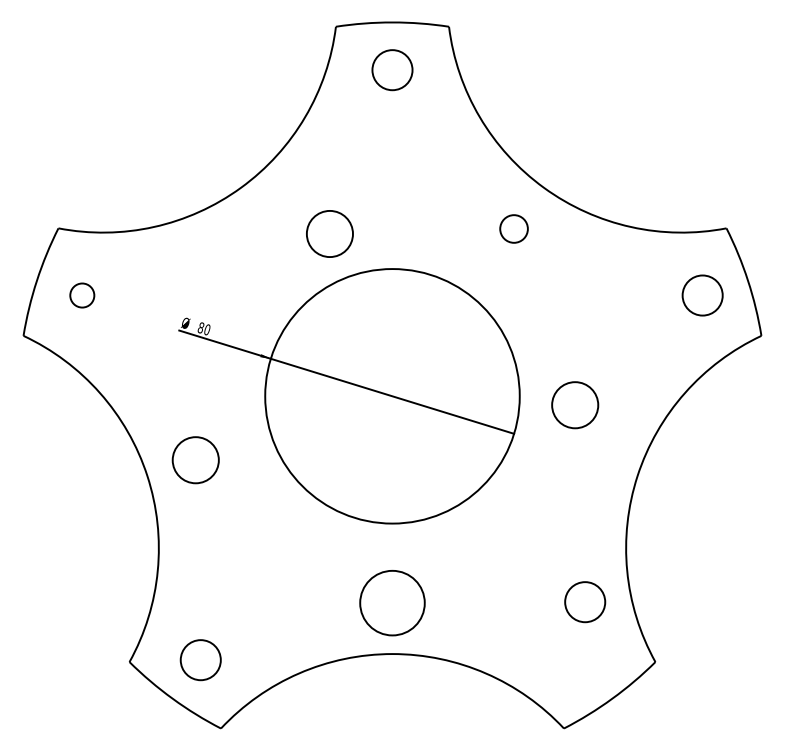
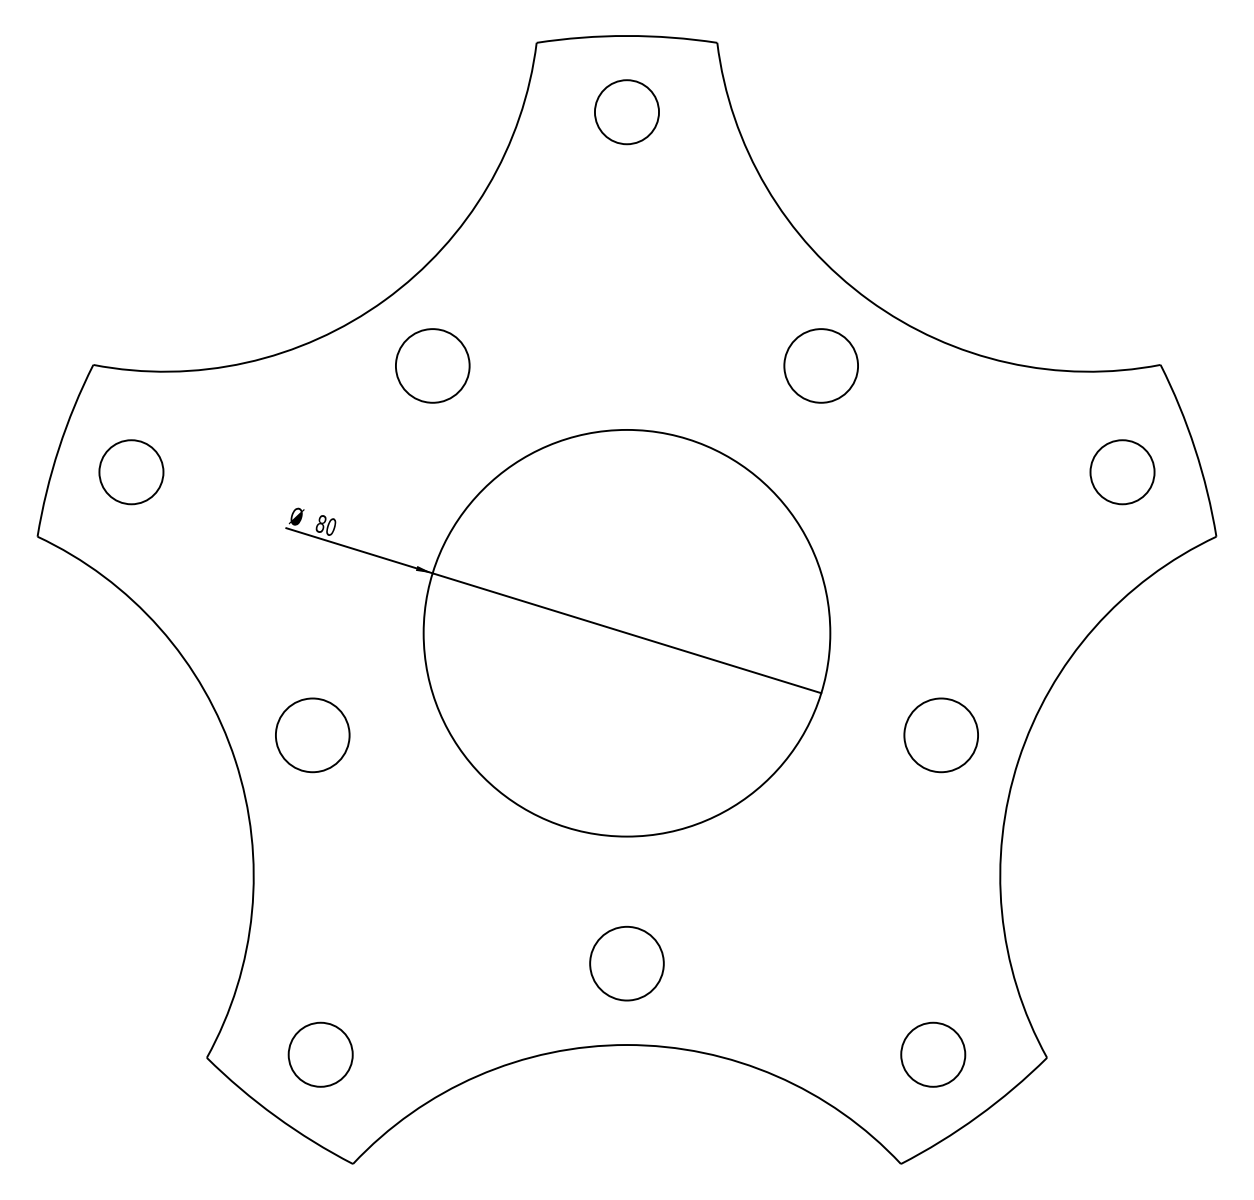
circle: (513, 228) -> (820, 365), size x1.67
circle: (329, 233) -> (432, 365), moved
circle: (82, 295) -> (131, 472), size x1.67
circle: (575, 405) -> (941, 735), moved
circle: (585, 602) -> (933, 1055), moved
circle: (392, 603) -> (627, 964), size x0.71

